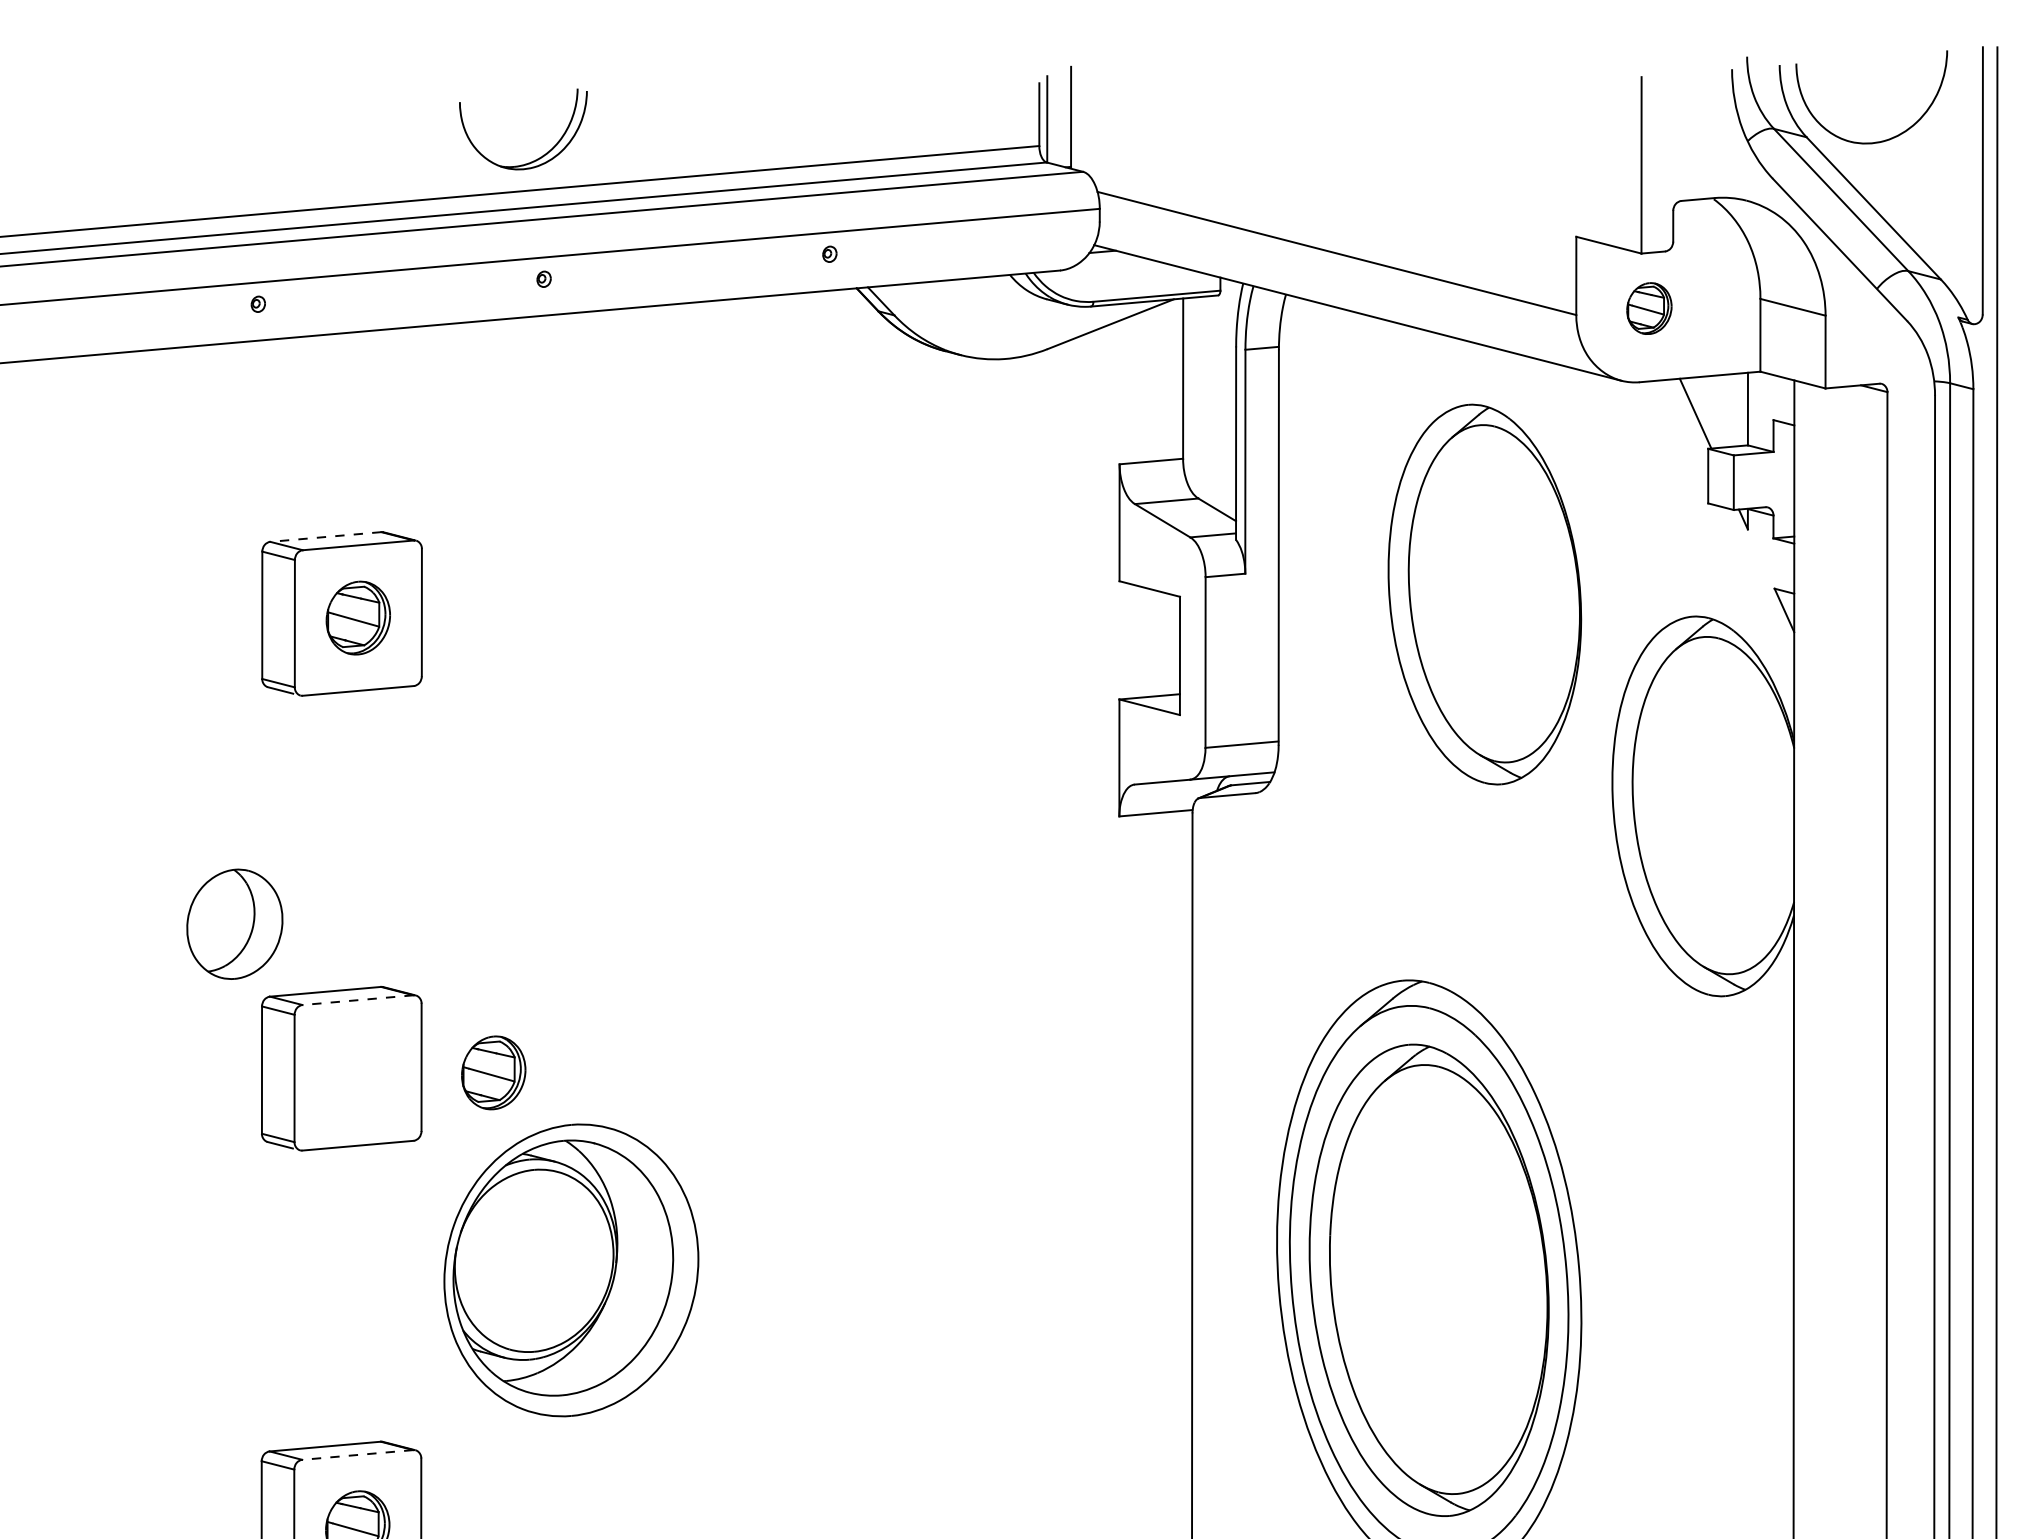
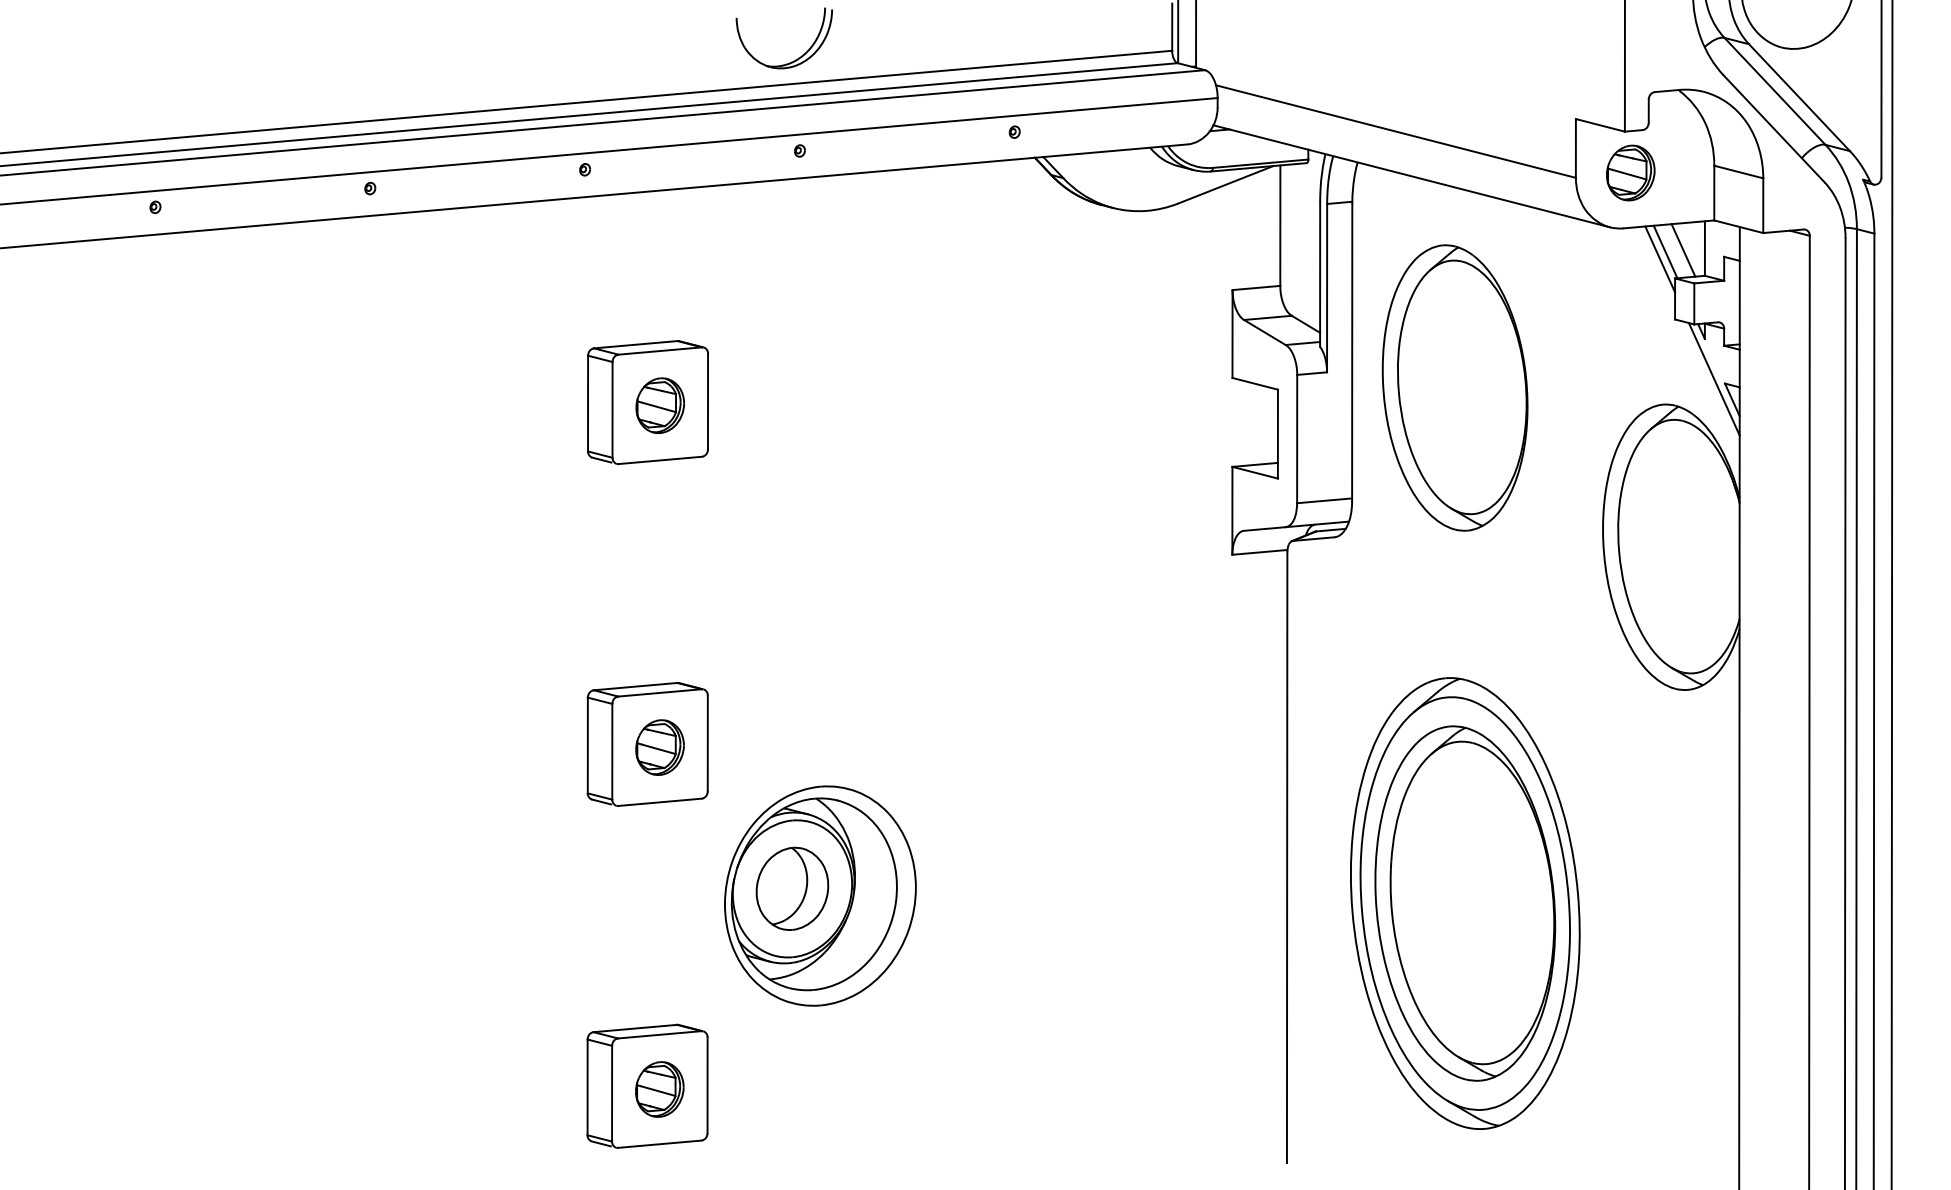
part: (1648, 307) -> (1630, 172), size x1.43
line: (1719, 411) -> (1683, 250), added
line: (1688, 423) -> (1660, 259), added
line: (325, 536) -> (635, 344), dashed -> solid
line: (1759, 583) -> (1713, 379), added
part: (1484, 593) -> (1454, 387), moved
part: (234, 923) -> (792, 888), moved
line: (358, 999) -> (660, 692), dashed -> solid
part: (493, 1072) -> (659, 747), moved
line: (357, 1454) -> (659, 1034), dashed -> solid

